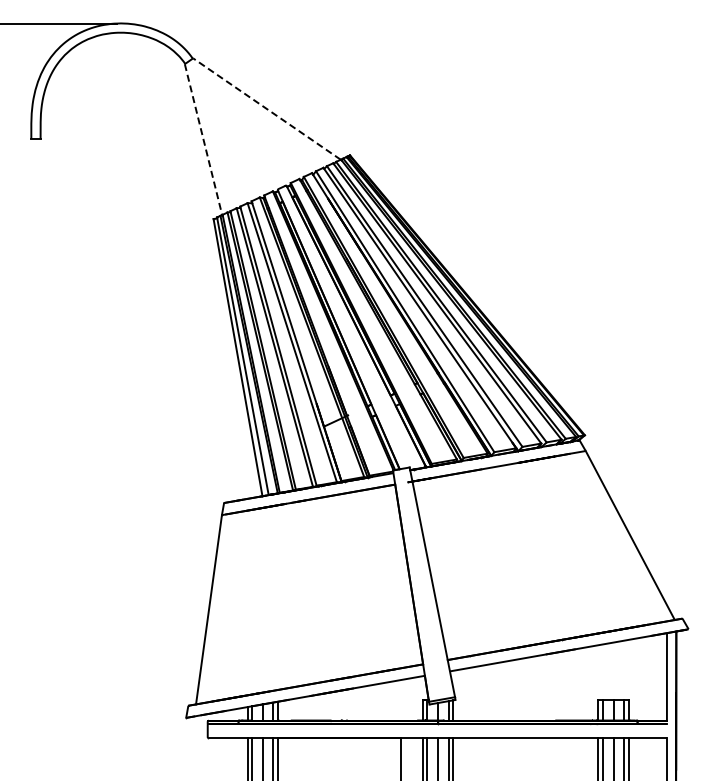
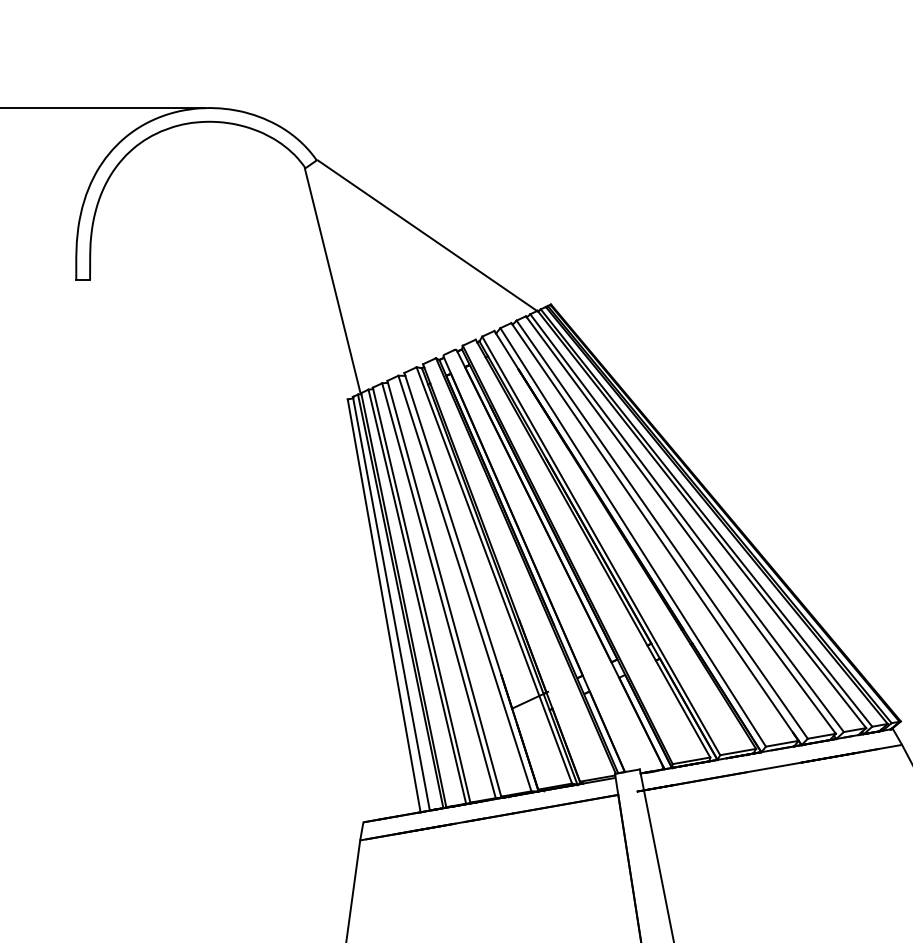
line: (266, 109) -> (426, 236), dashed -> solid
line: (203, 139) -> (332, 280), dashed -> solid

